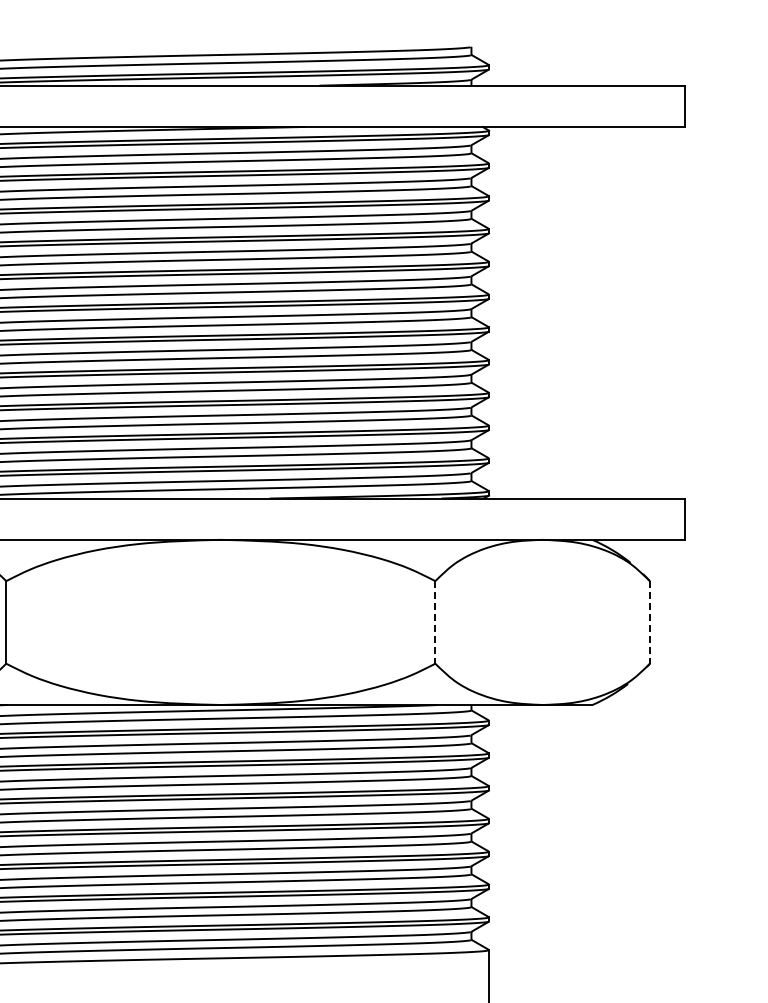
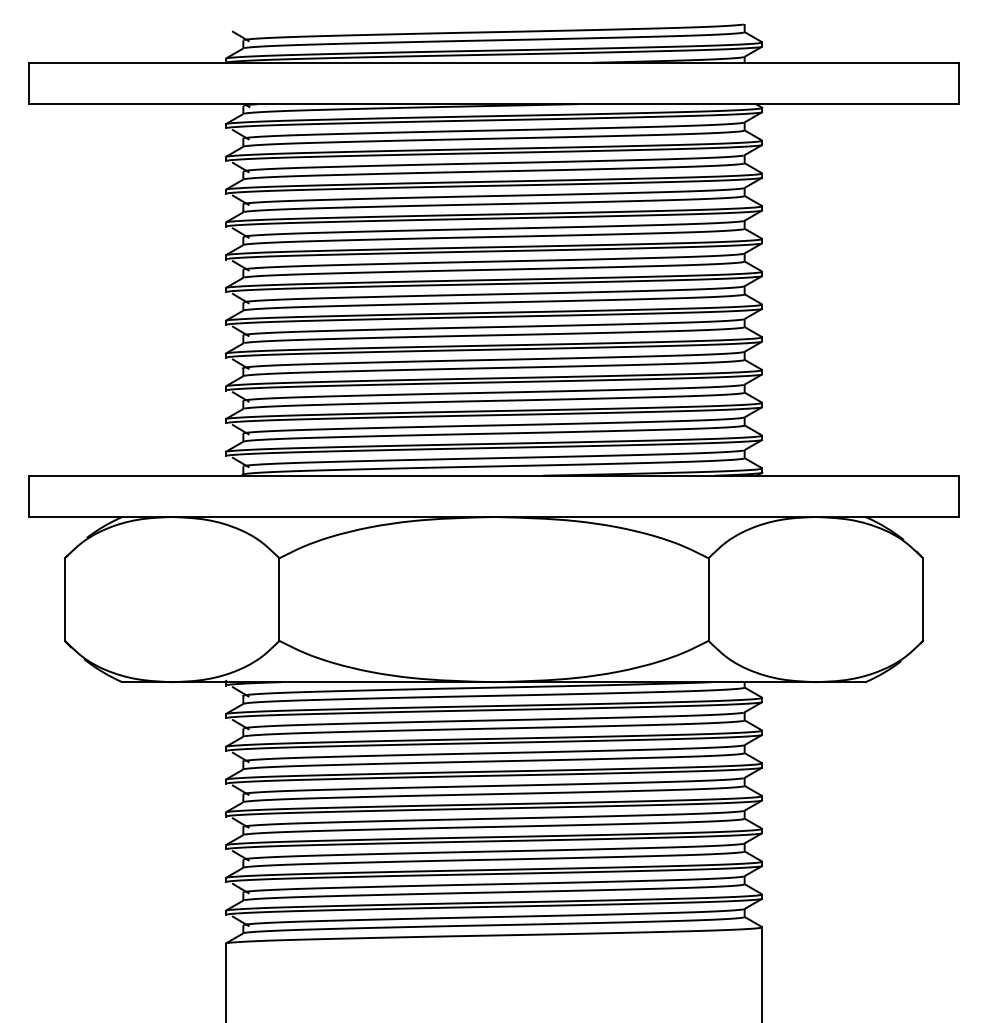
line: (435, 623) -> (708, 600), dashed -> solid
line: (650, 623) -> (923, 600), dashed -> solid

